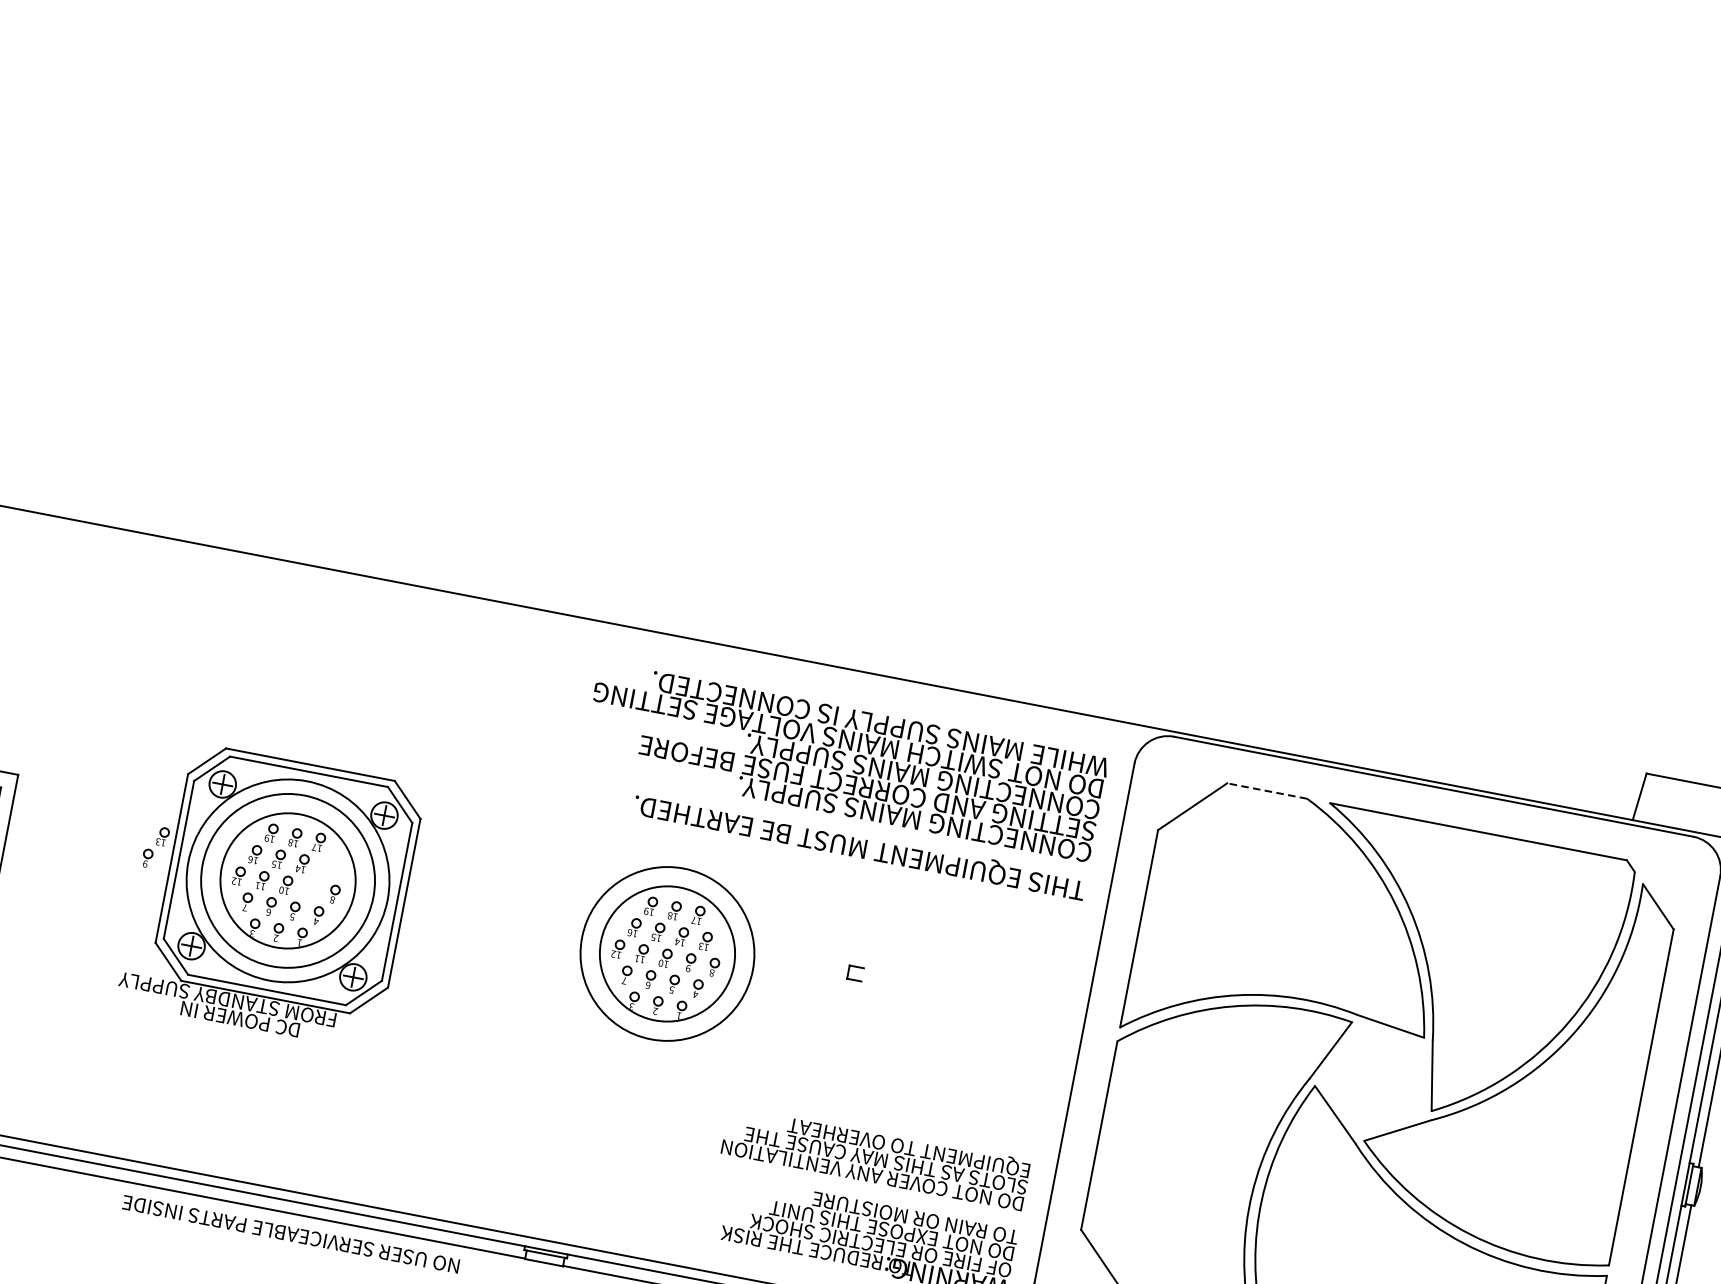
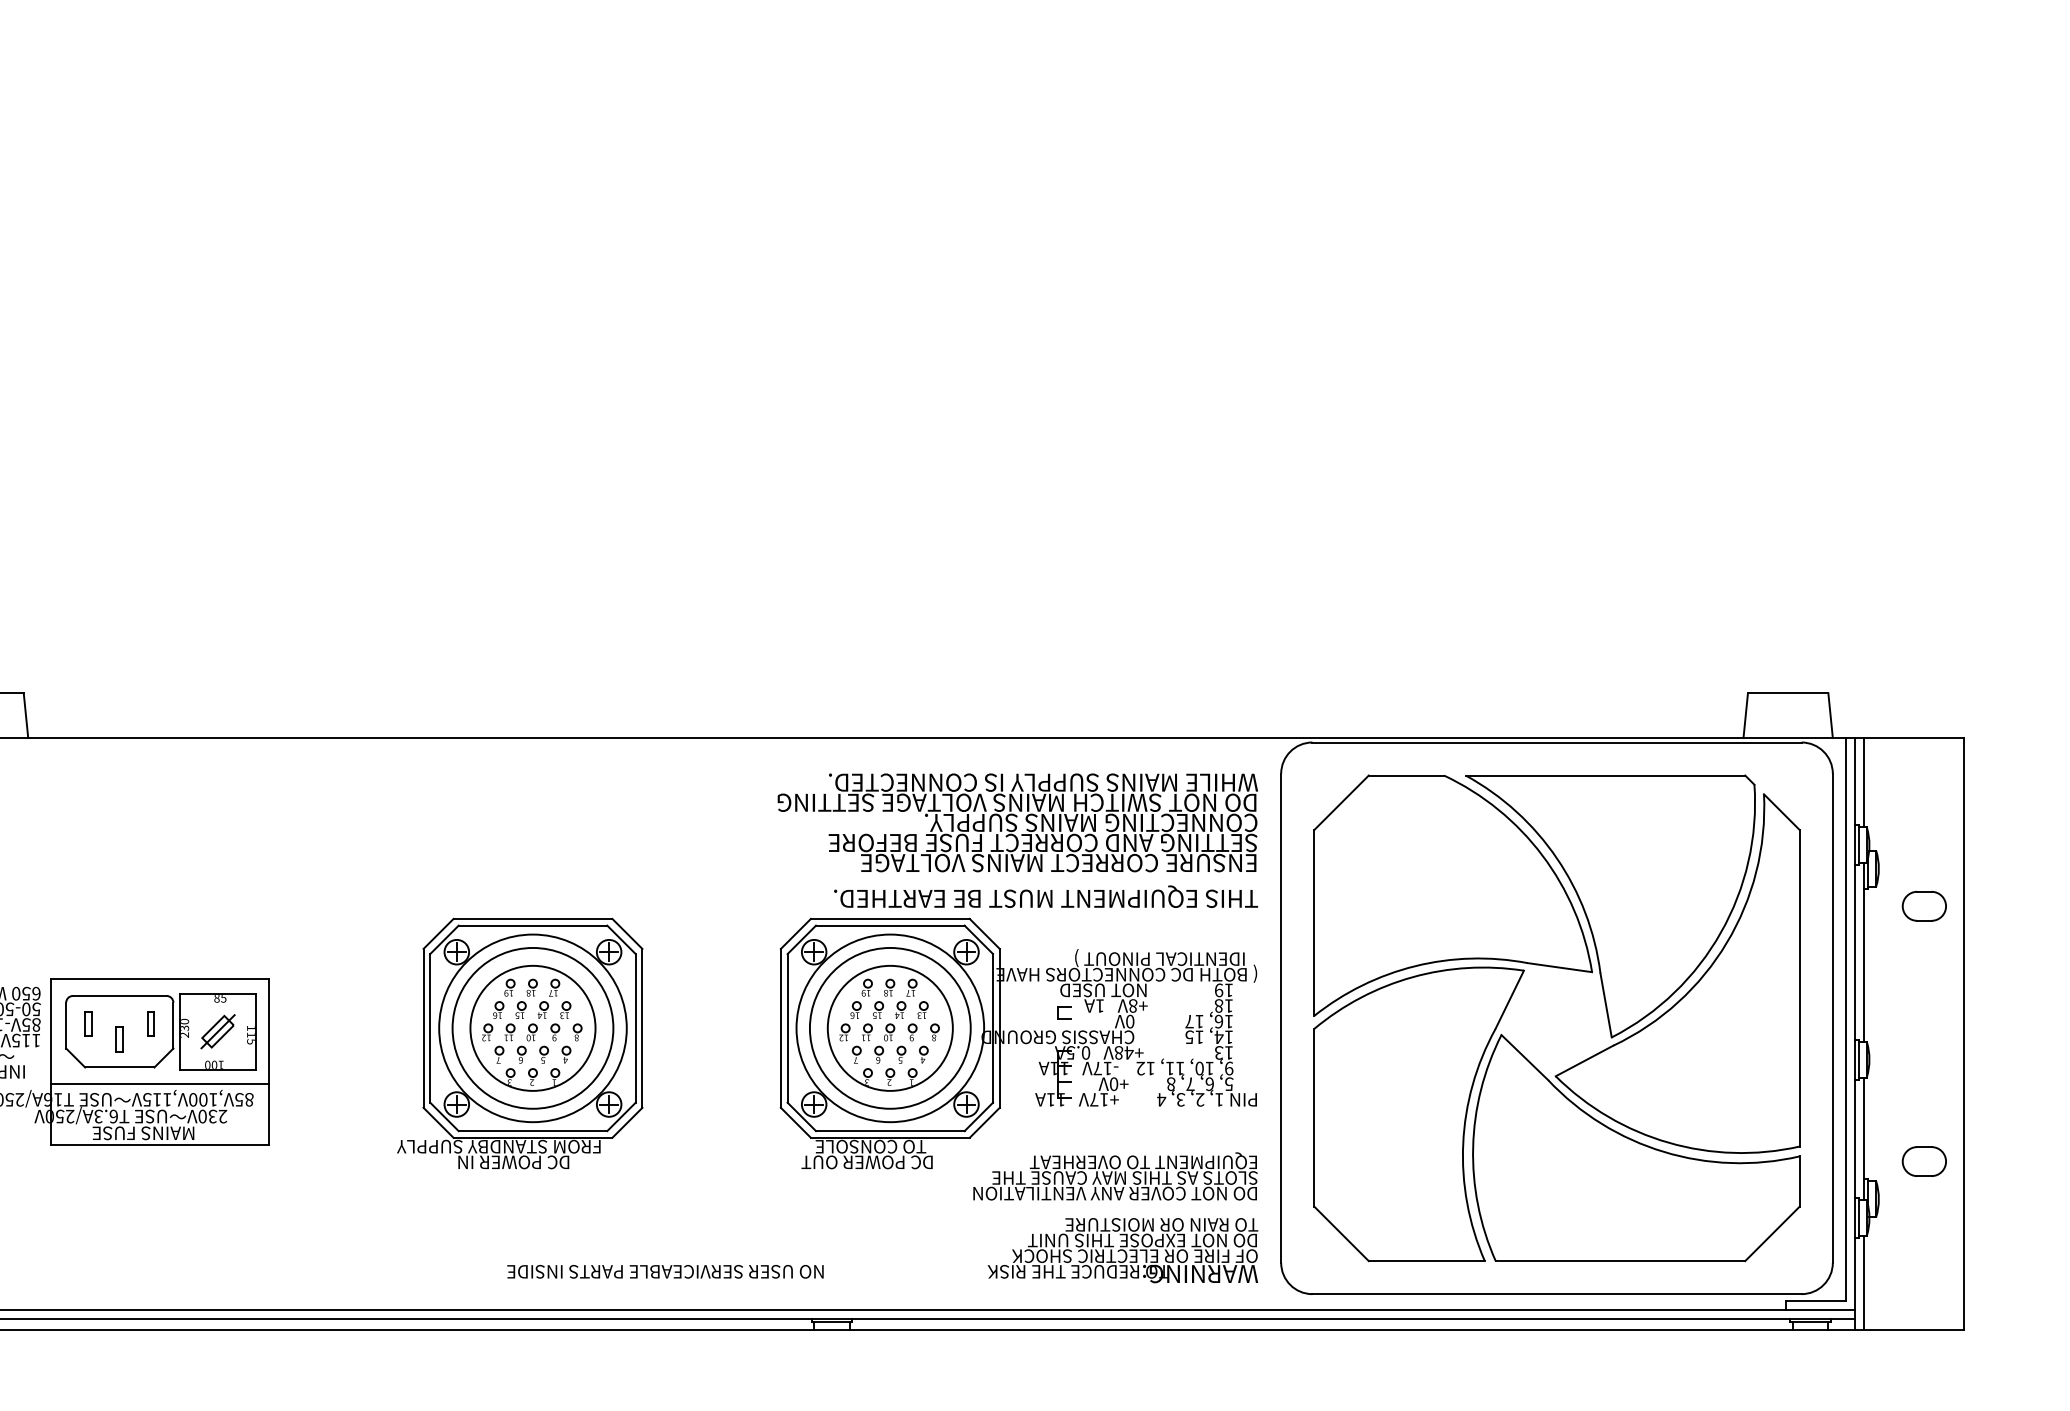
line: (1267, 791) -> (1406, 775), dashed -> solid
text: (881, 812) -> (1059, 862), CONNECTING MAINS SUPPLY. -> ENSURE CORRECT MAINS VOLTAGE
part: (155, 847) -> (560, 1021), moved
part: (800, 996) -> (1018, 1043), added
text: (291, 1234) -> (665, 1271), moved

